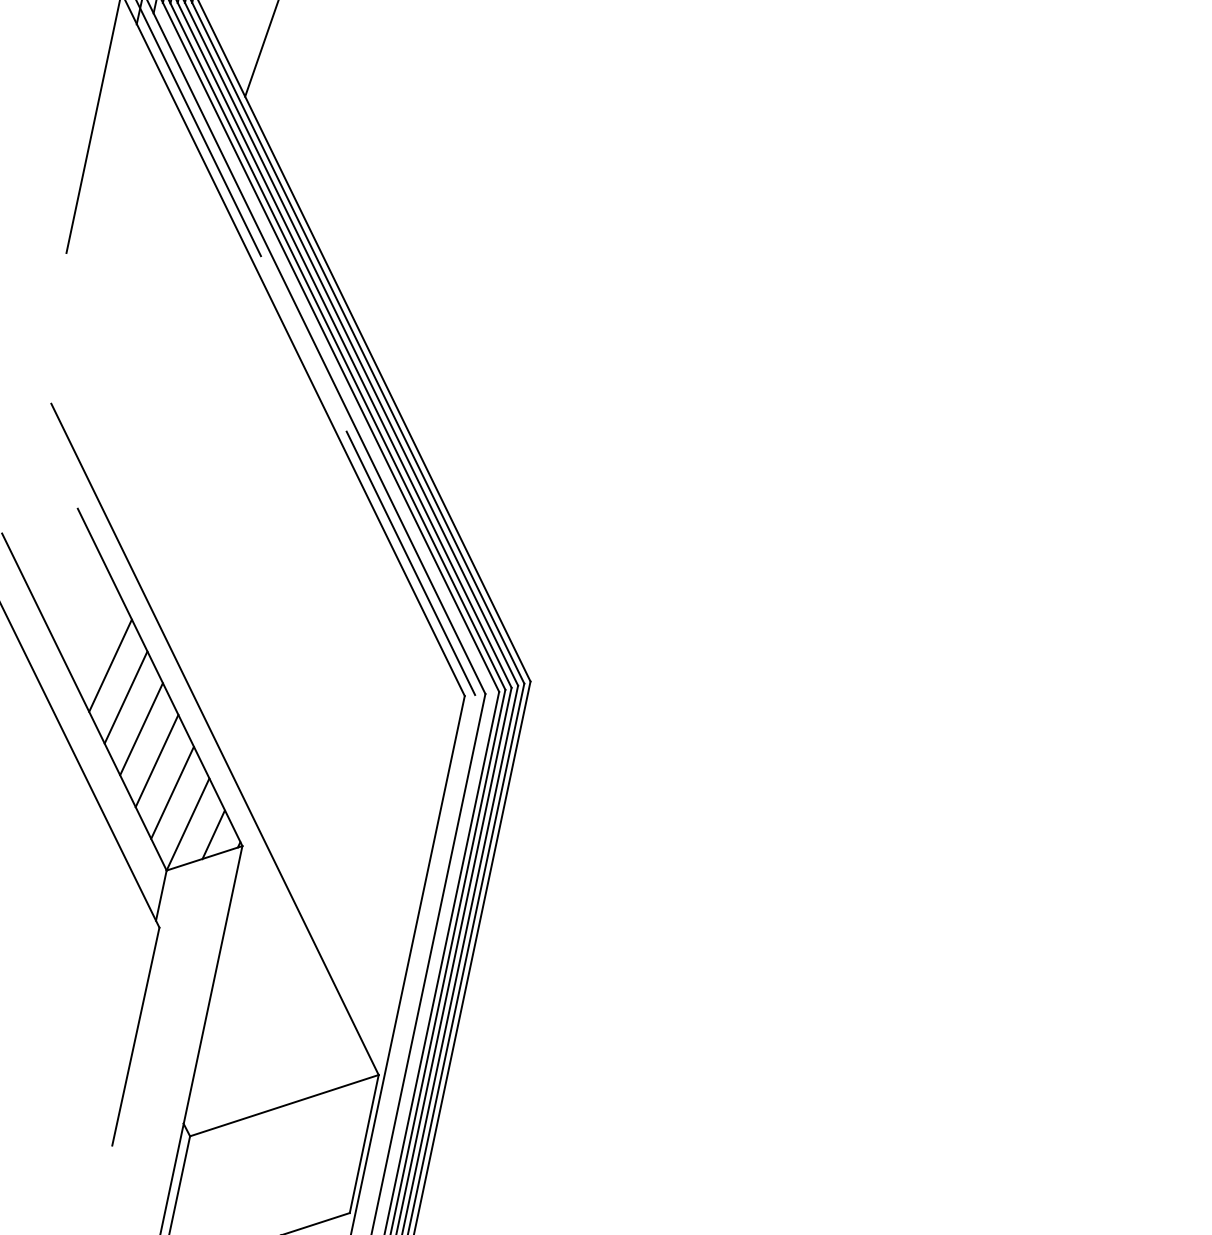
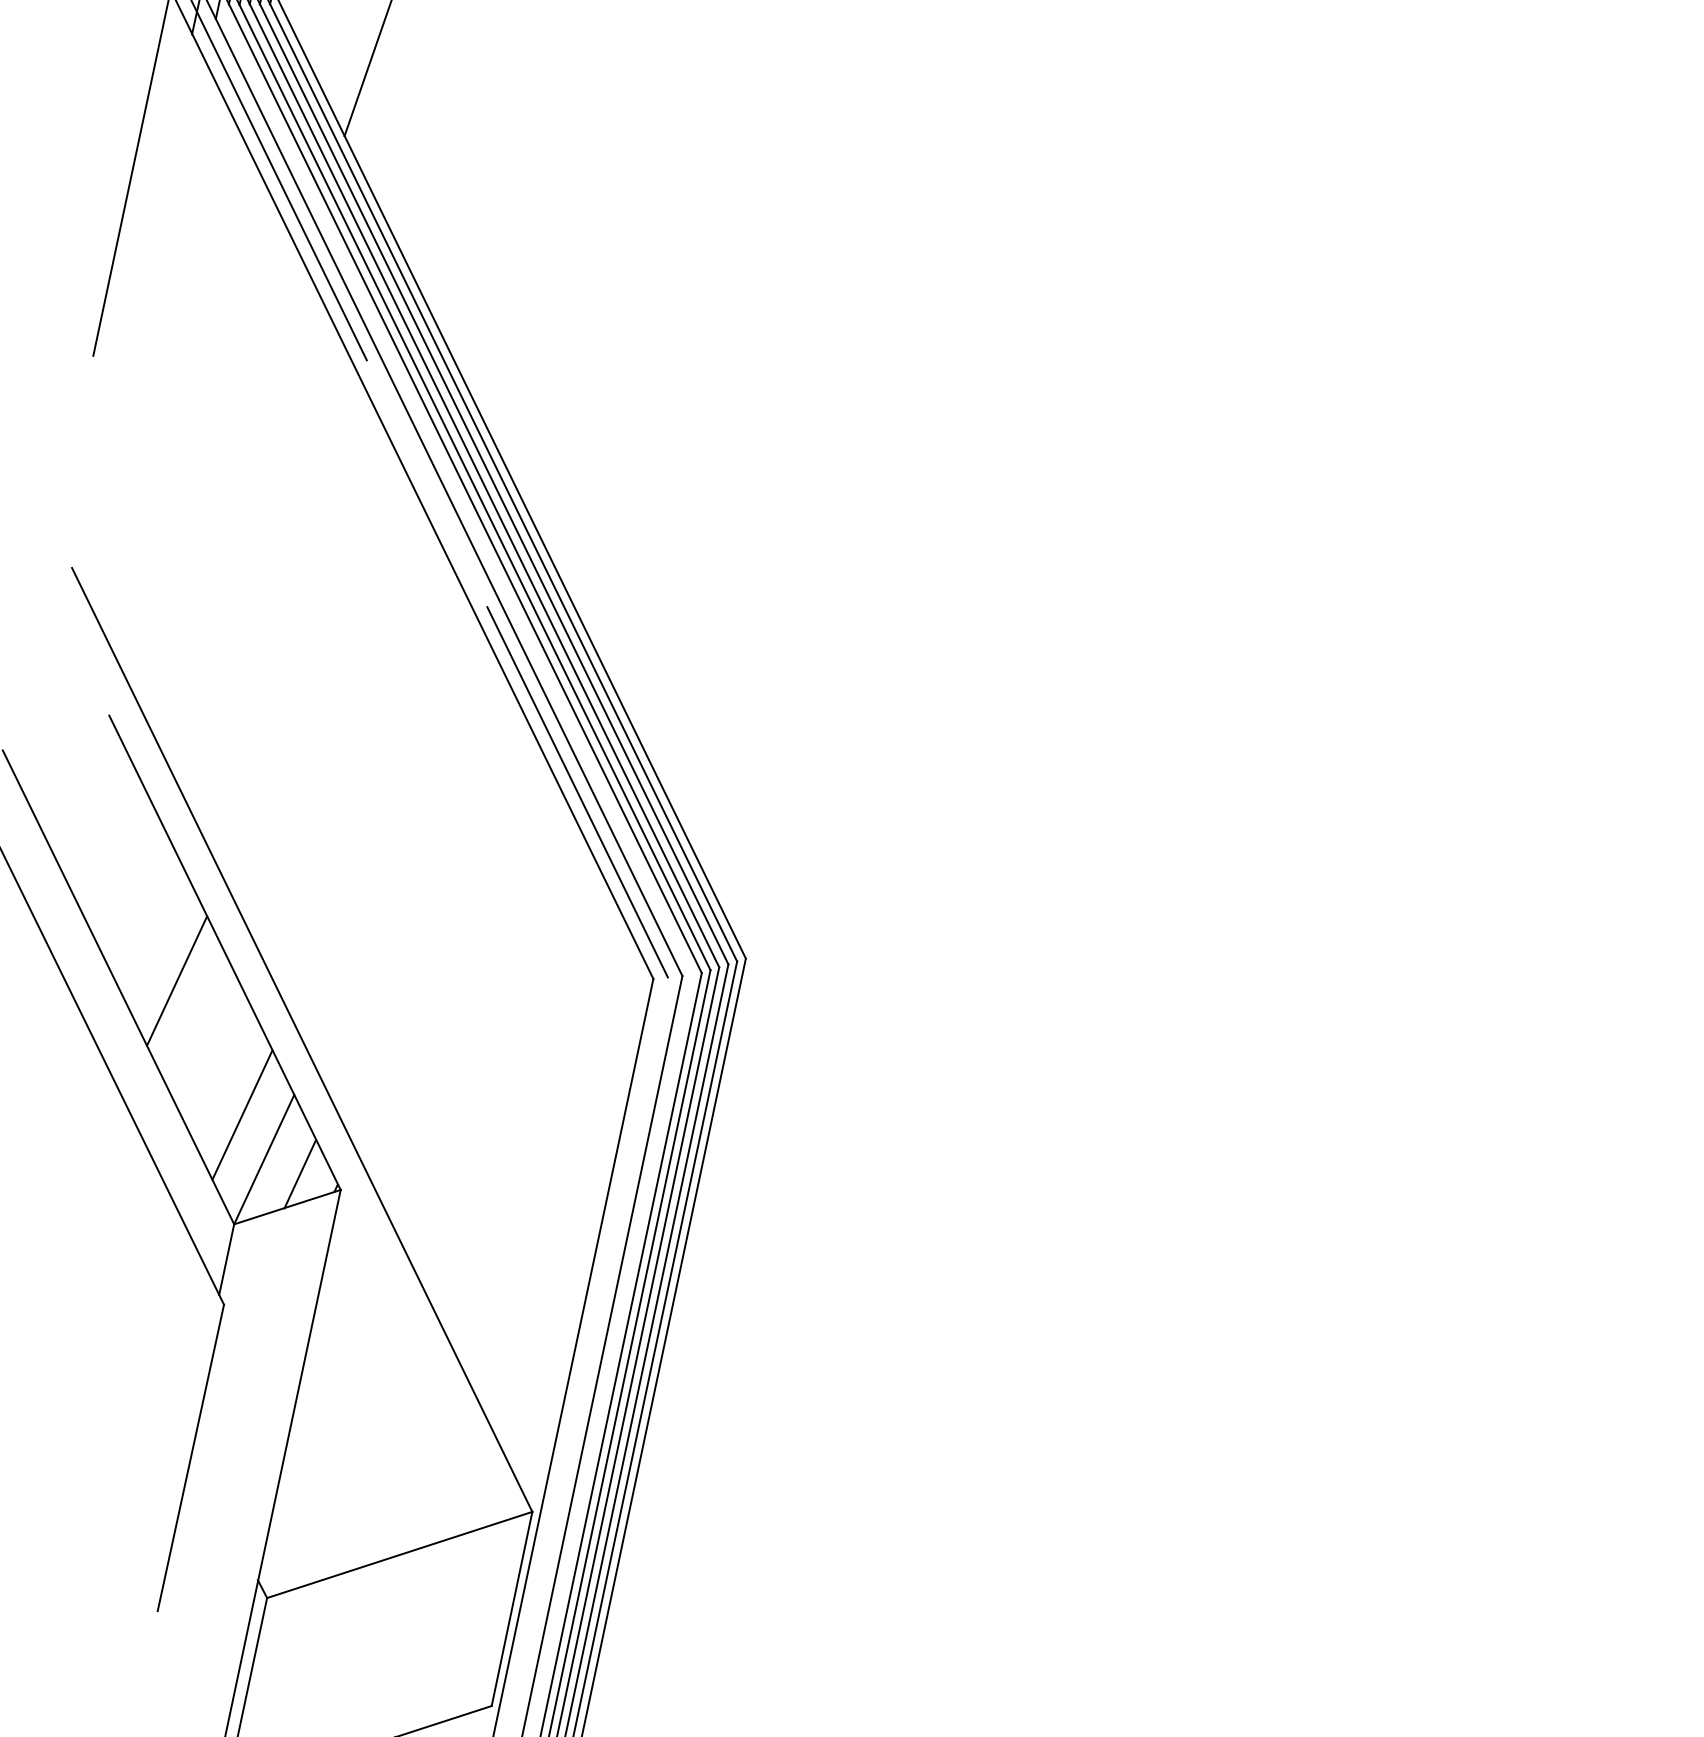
line: (110, 665) -> (155, 936), removed
line: (141, 729) -> (198, 1025), removed
line: (156, 761) -> (220, 1070), removed

